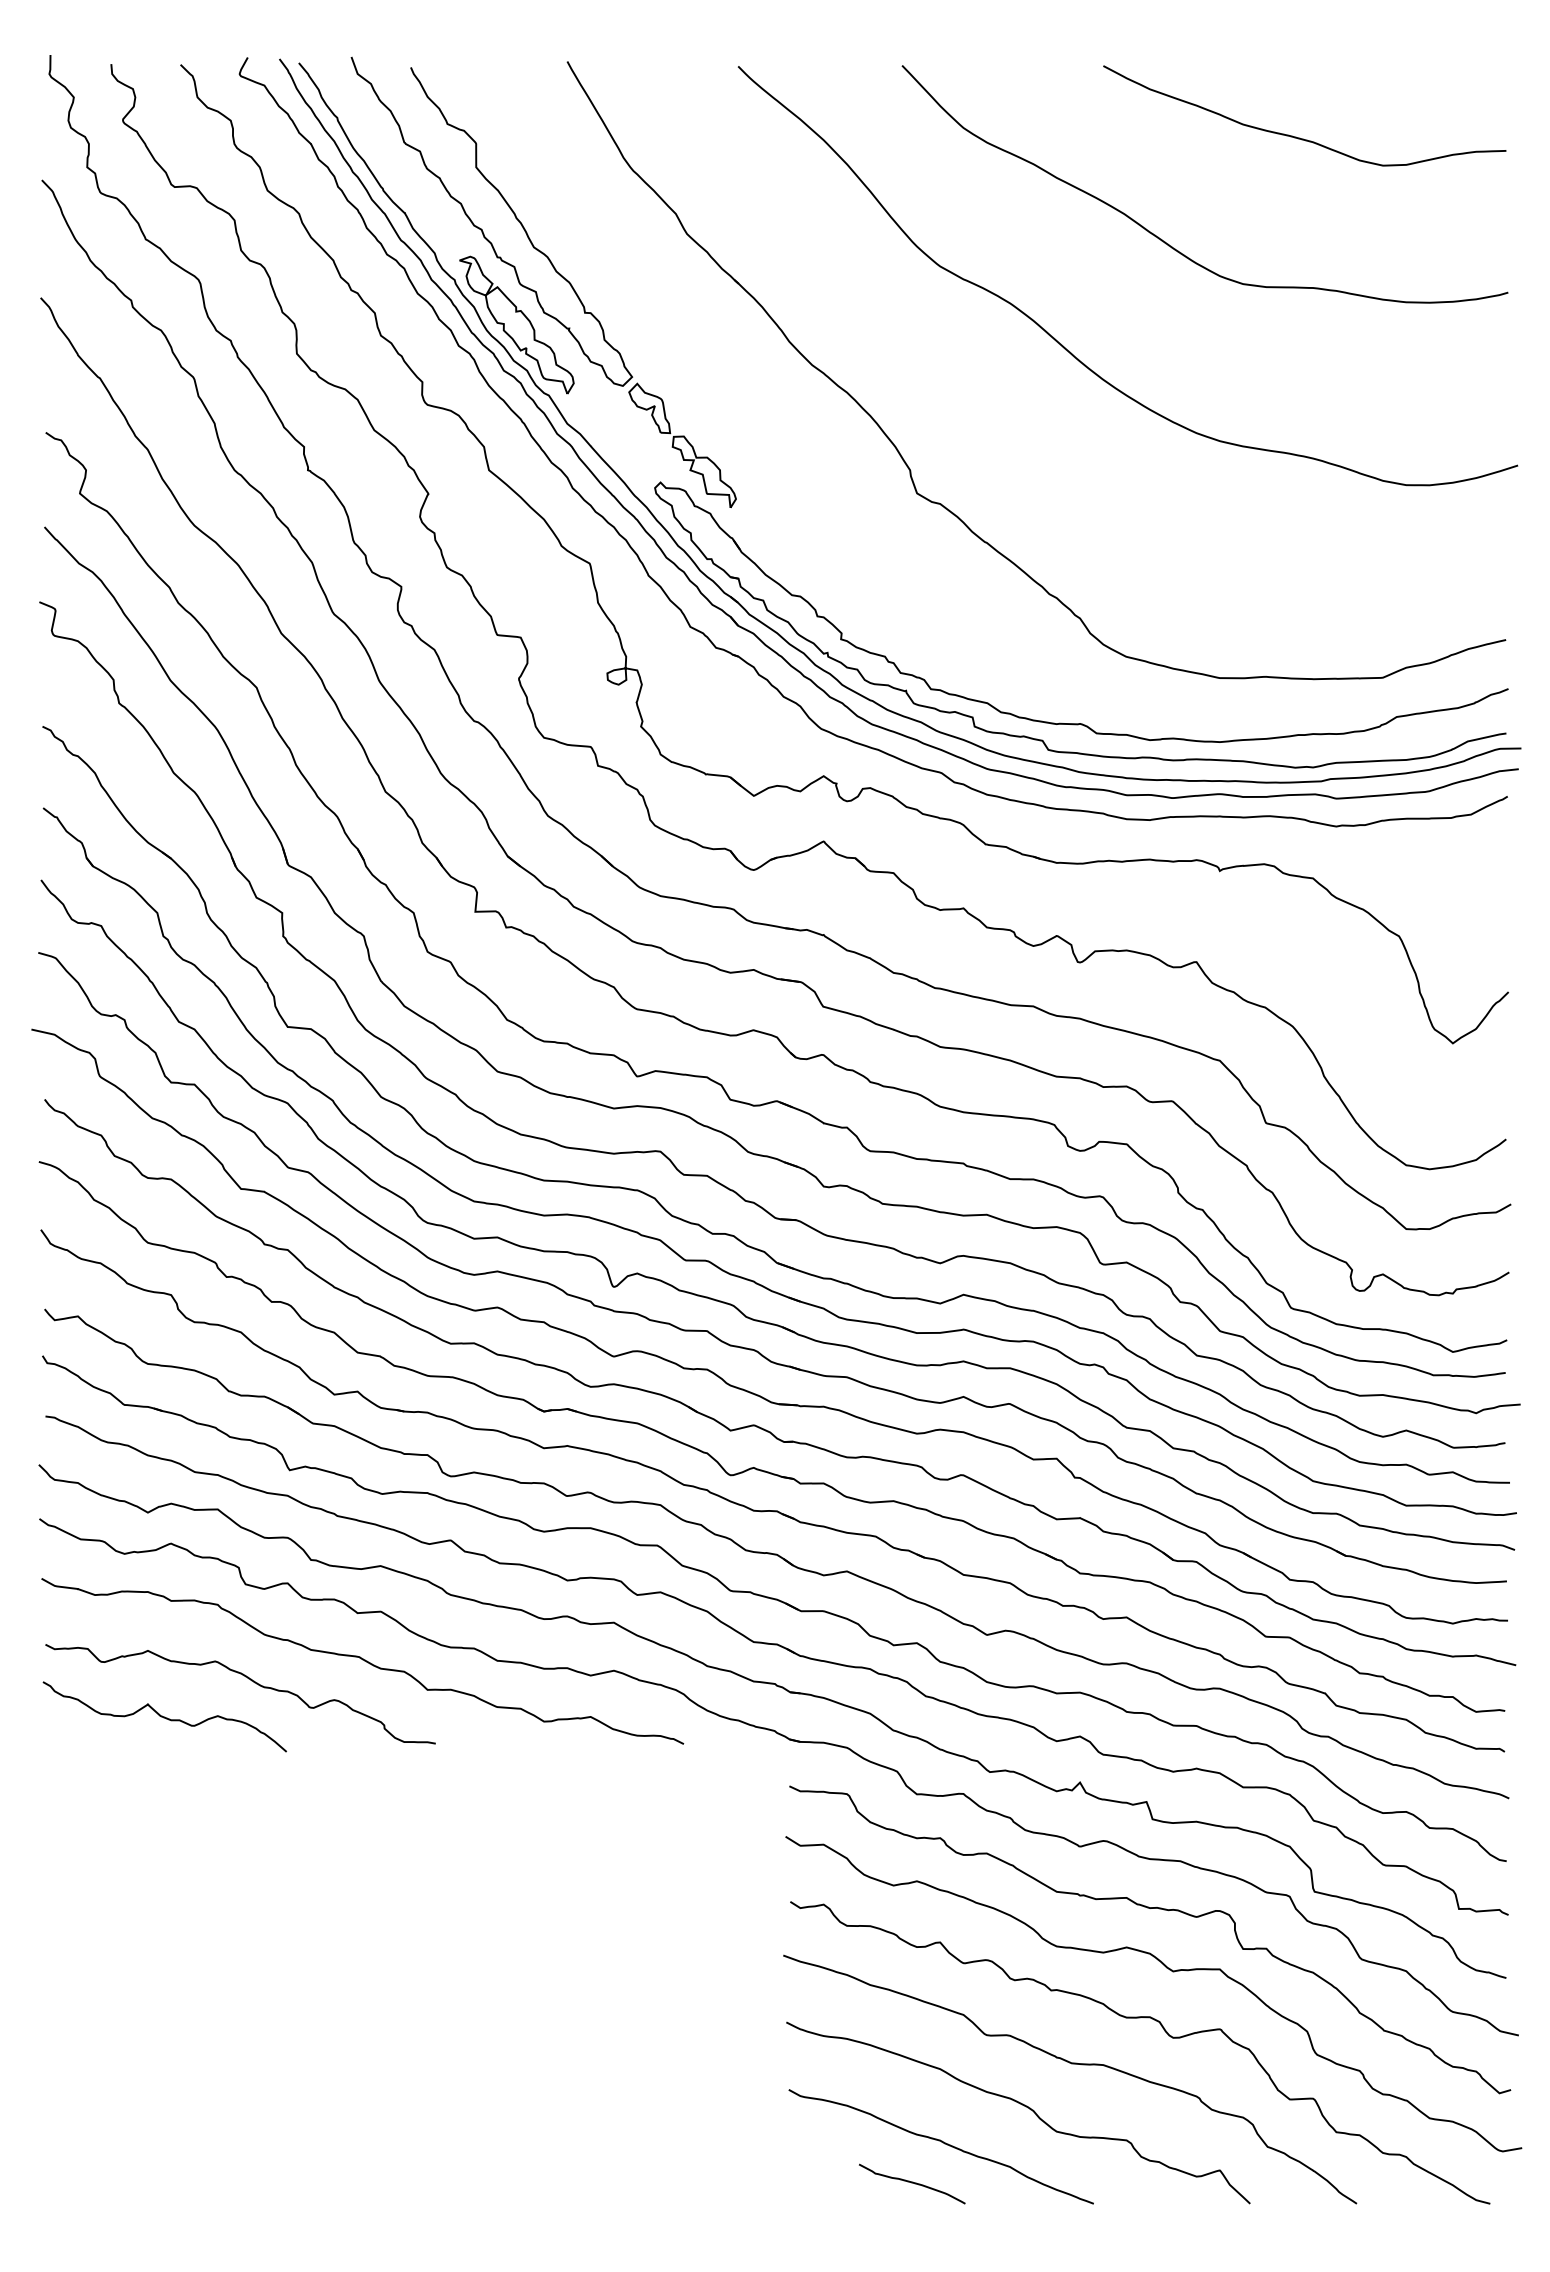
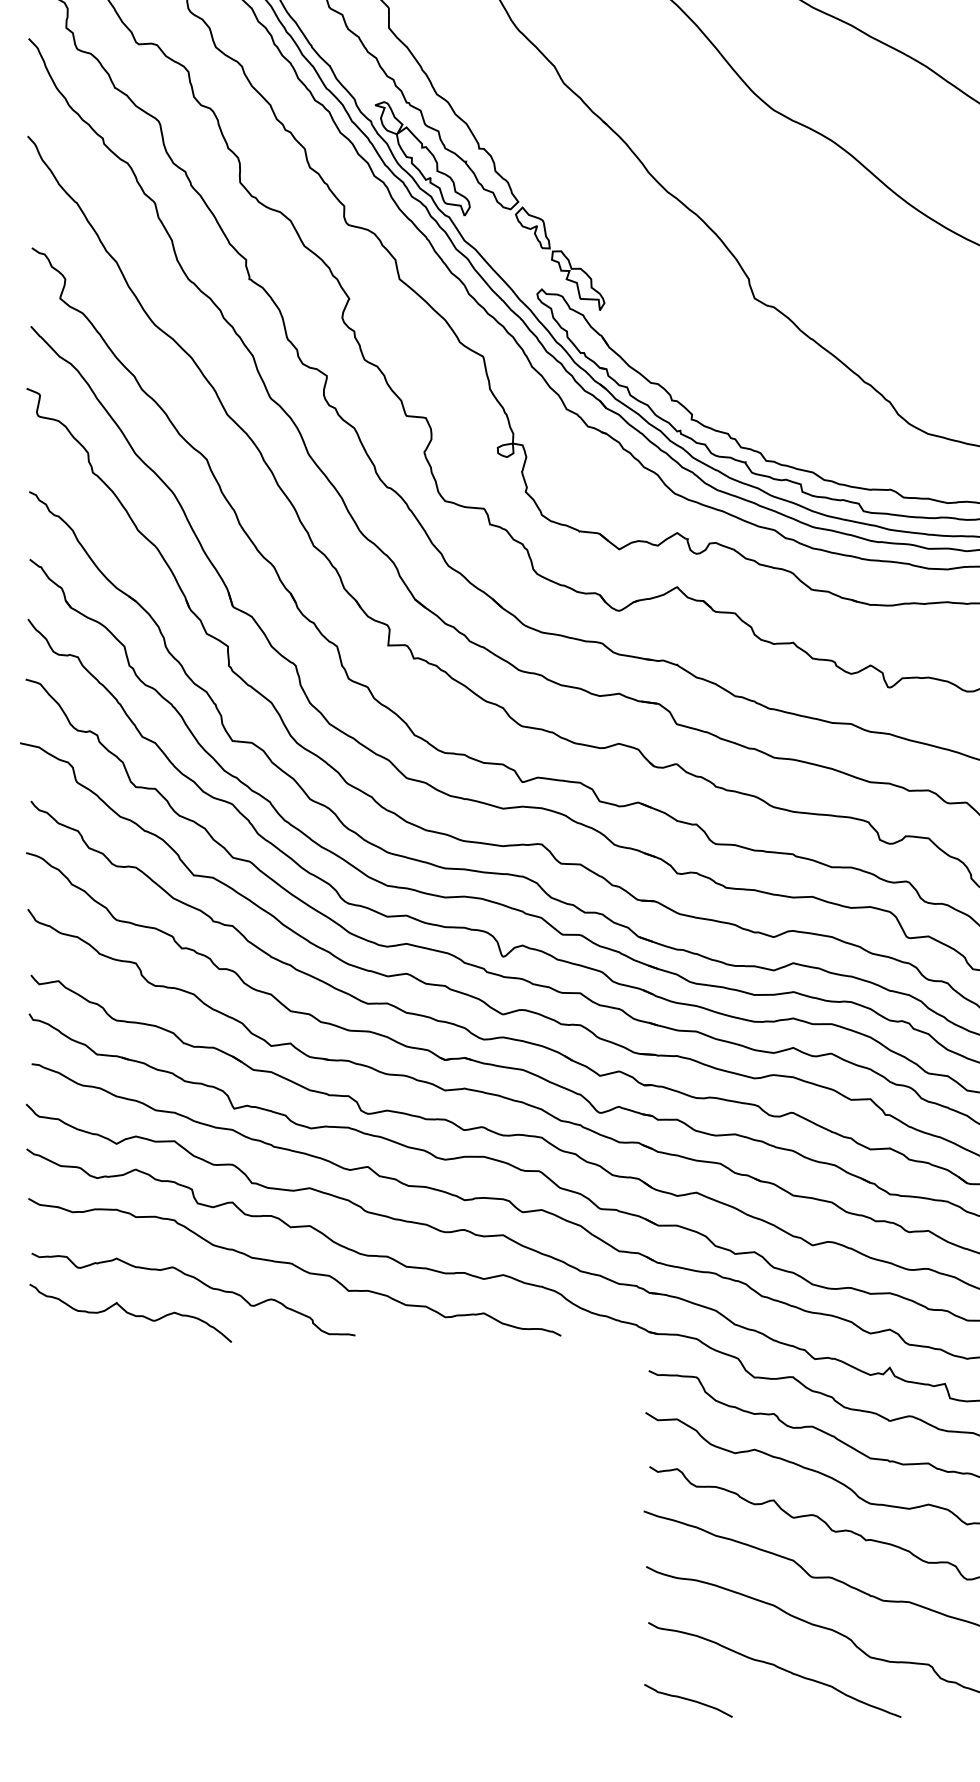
curve: (912, 2183) -> (688, 1700), moved

